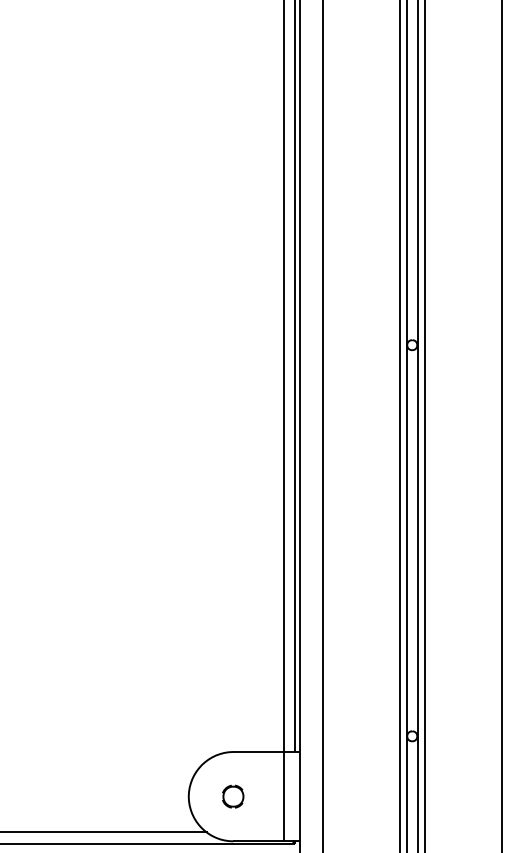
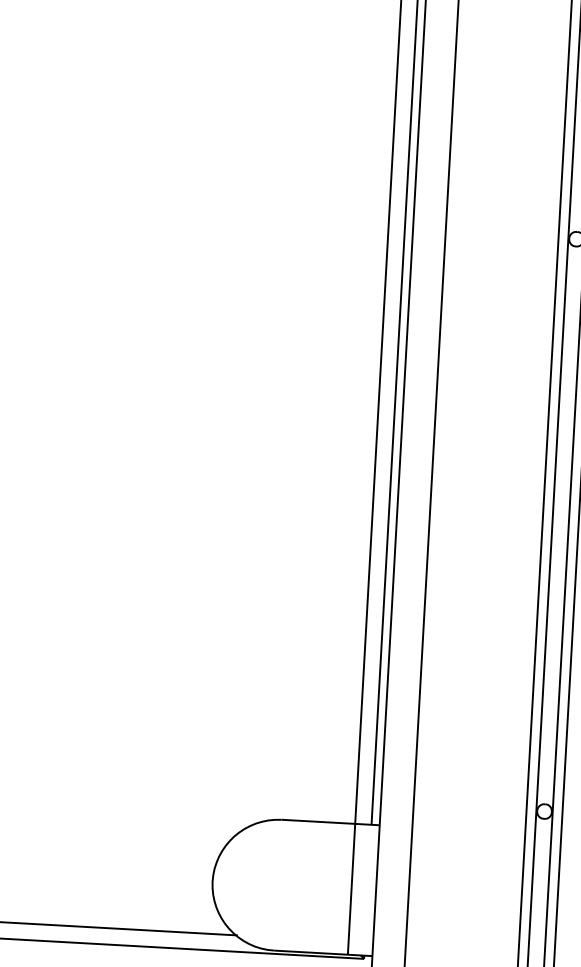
part: (233, 796) -> (278, 884), removed

